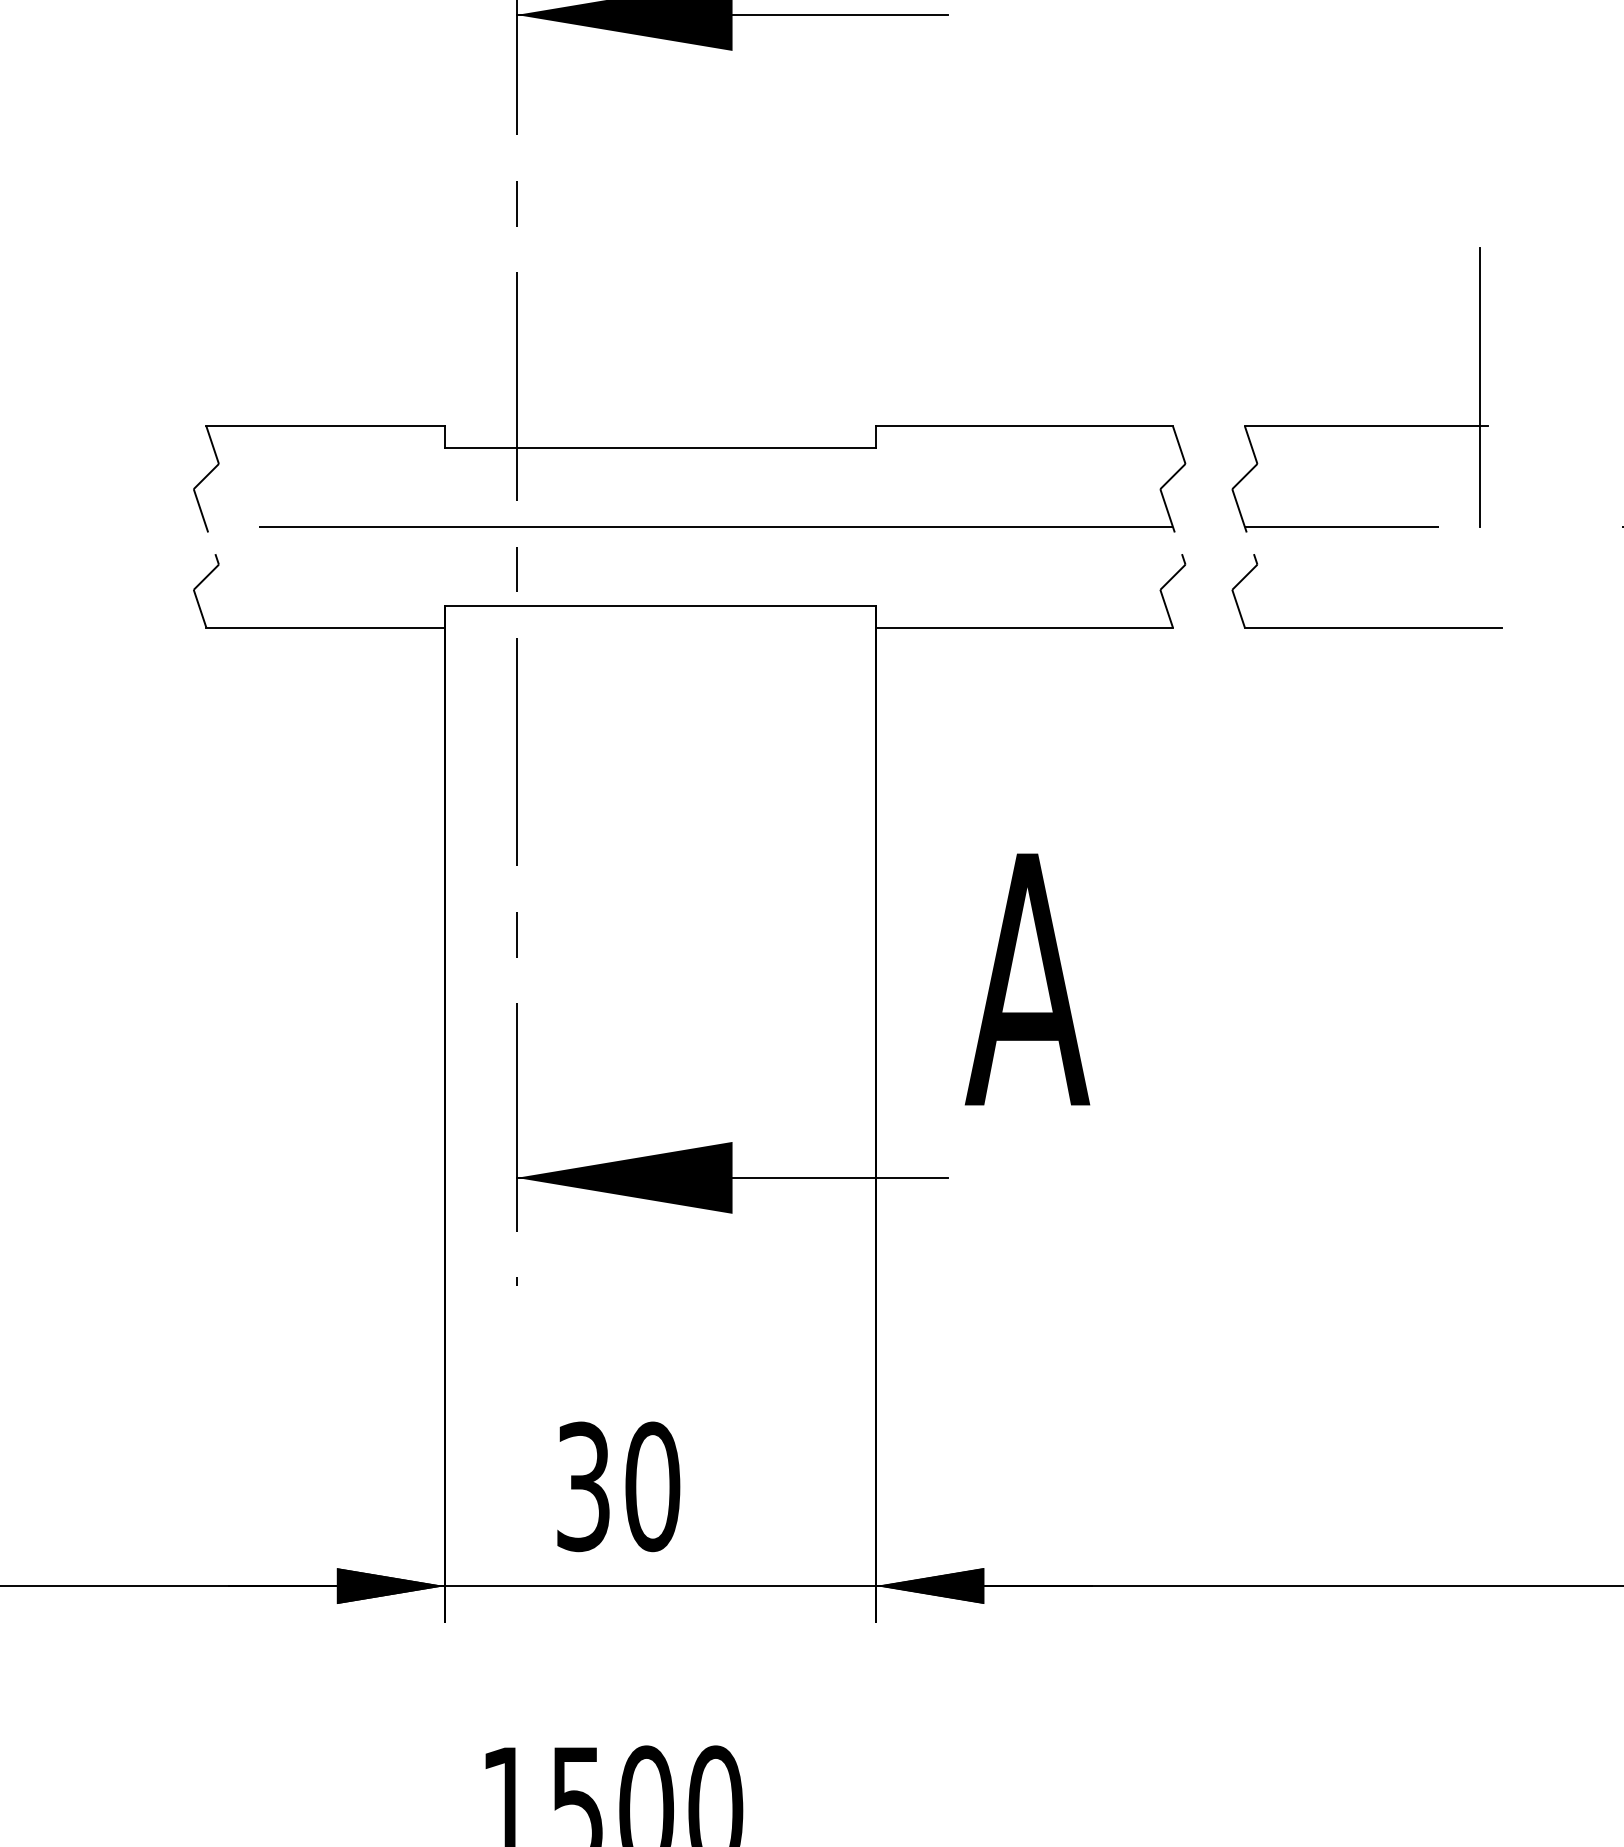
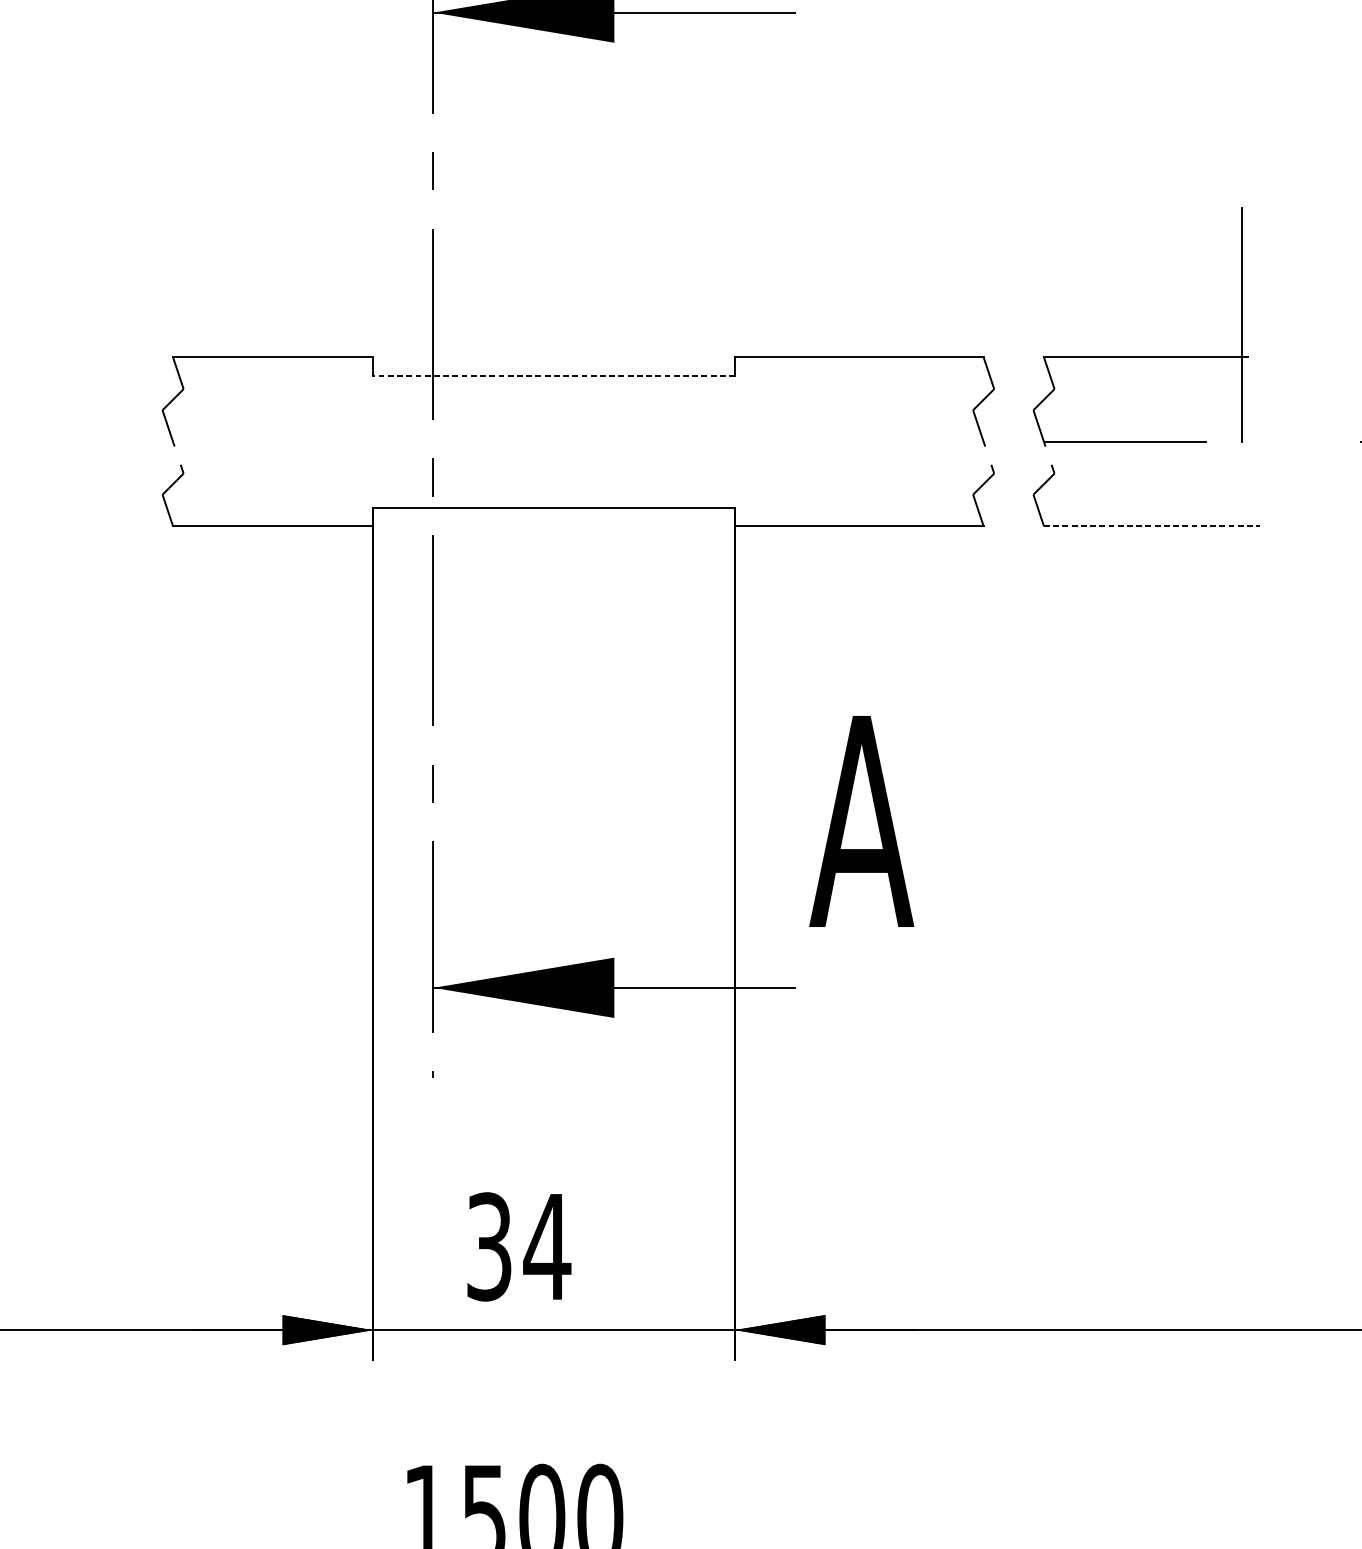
line: (660, 447) -> (553, 375), solid -> dashed
line: (689, 526) -> (578, 441), removed
line: (1373, 627) -> (1151, 526), solid -> dashed
text: (652, 1486) -> (547, 1246), 30 -> 34

